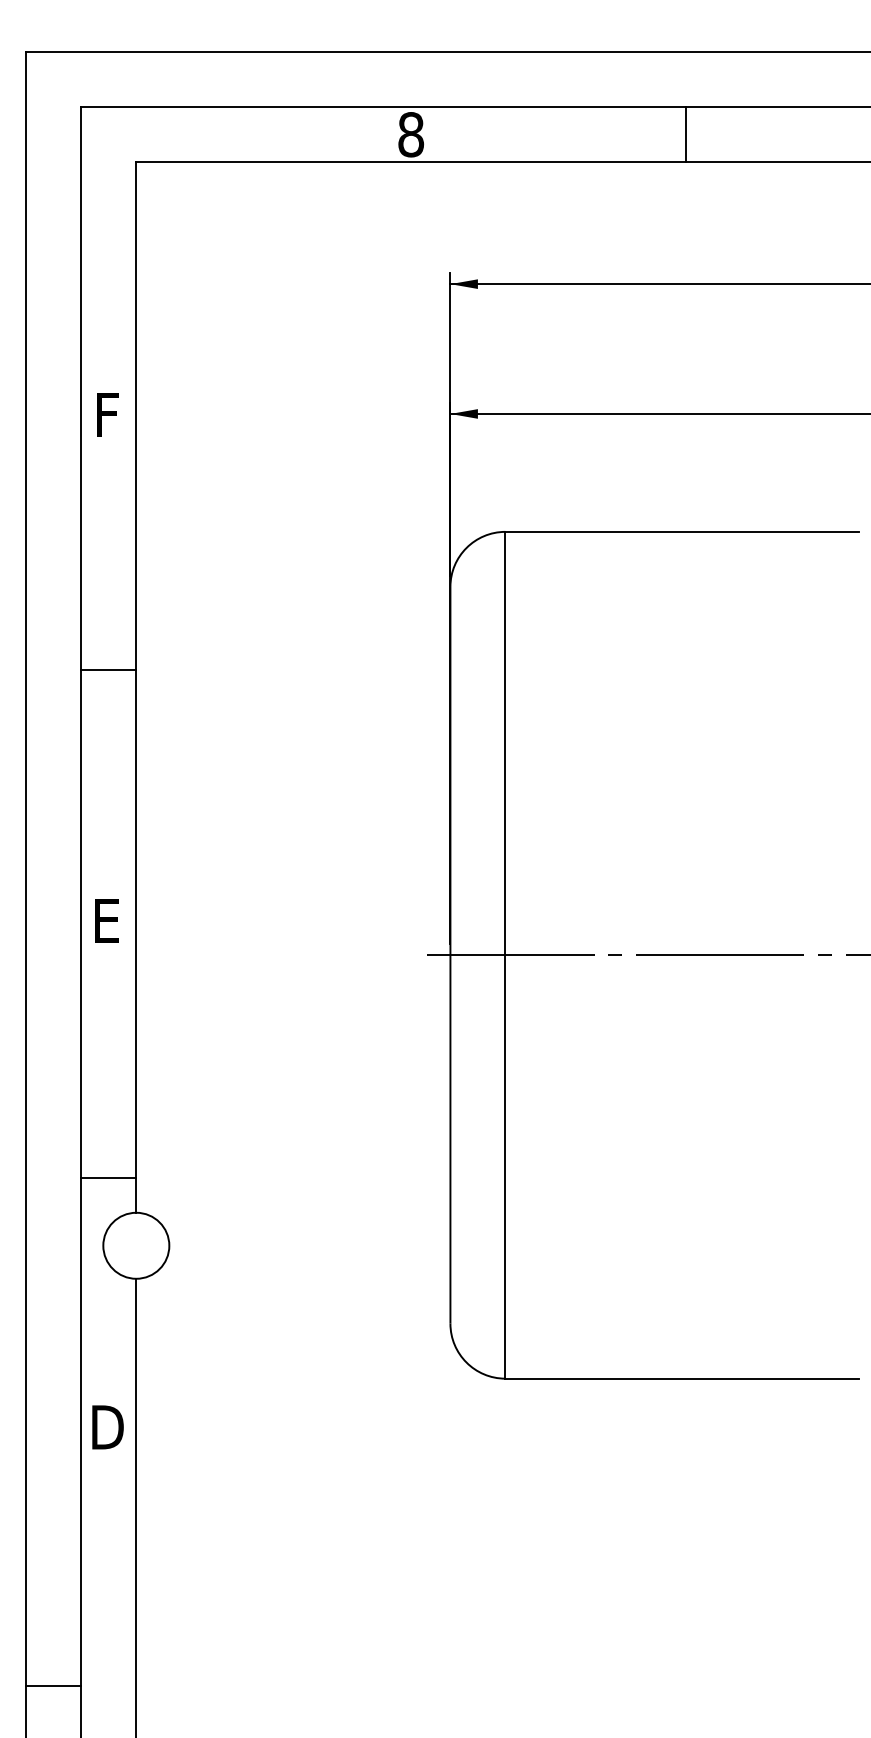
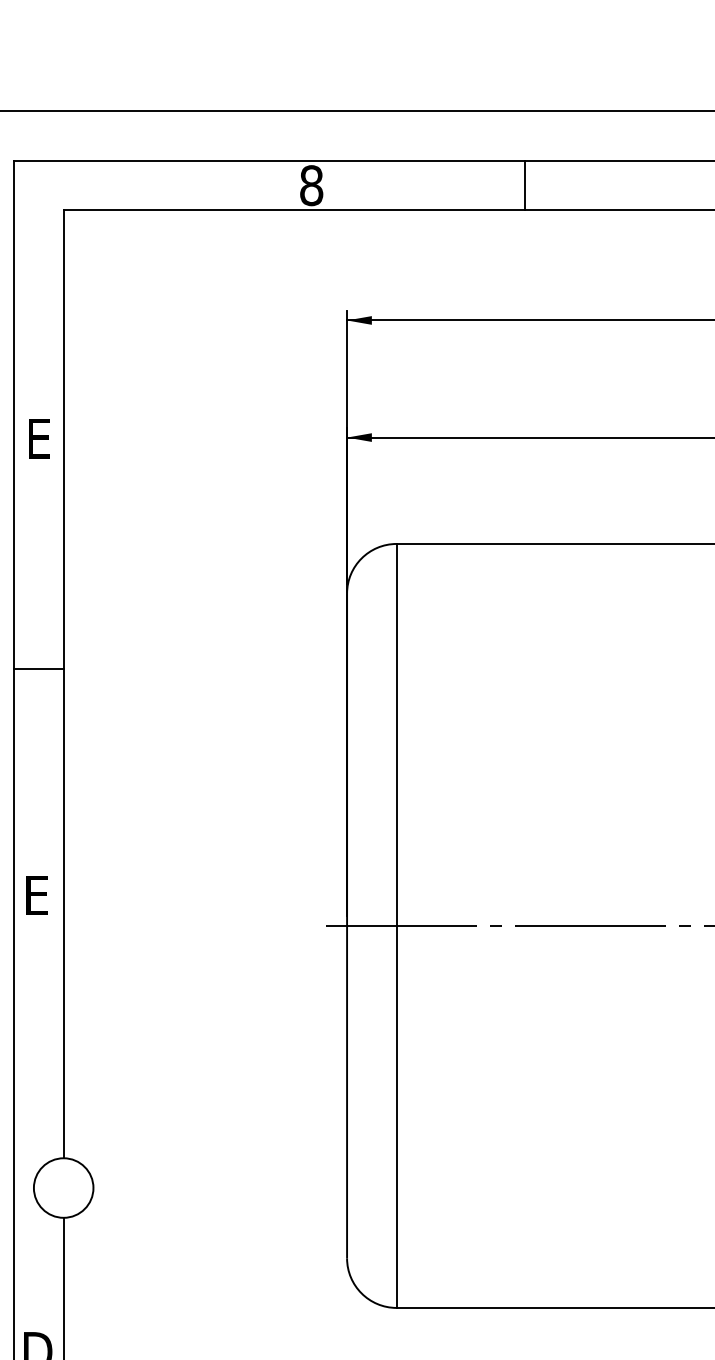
line: (686, 134) -> (524, 185), moved
text: (111, 414) -> (41, 438), F -> E
line: (108, 1177) -> (38, 1126), removed

